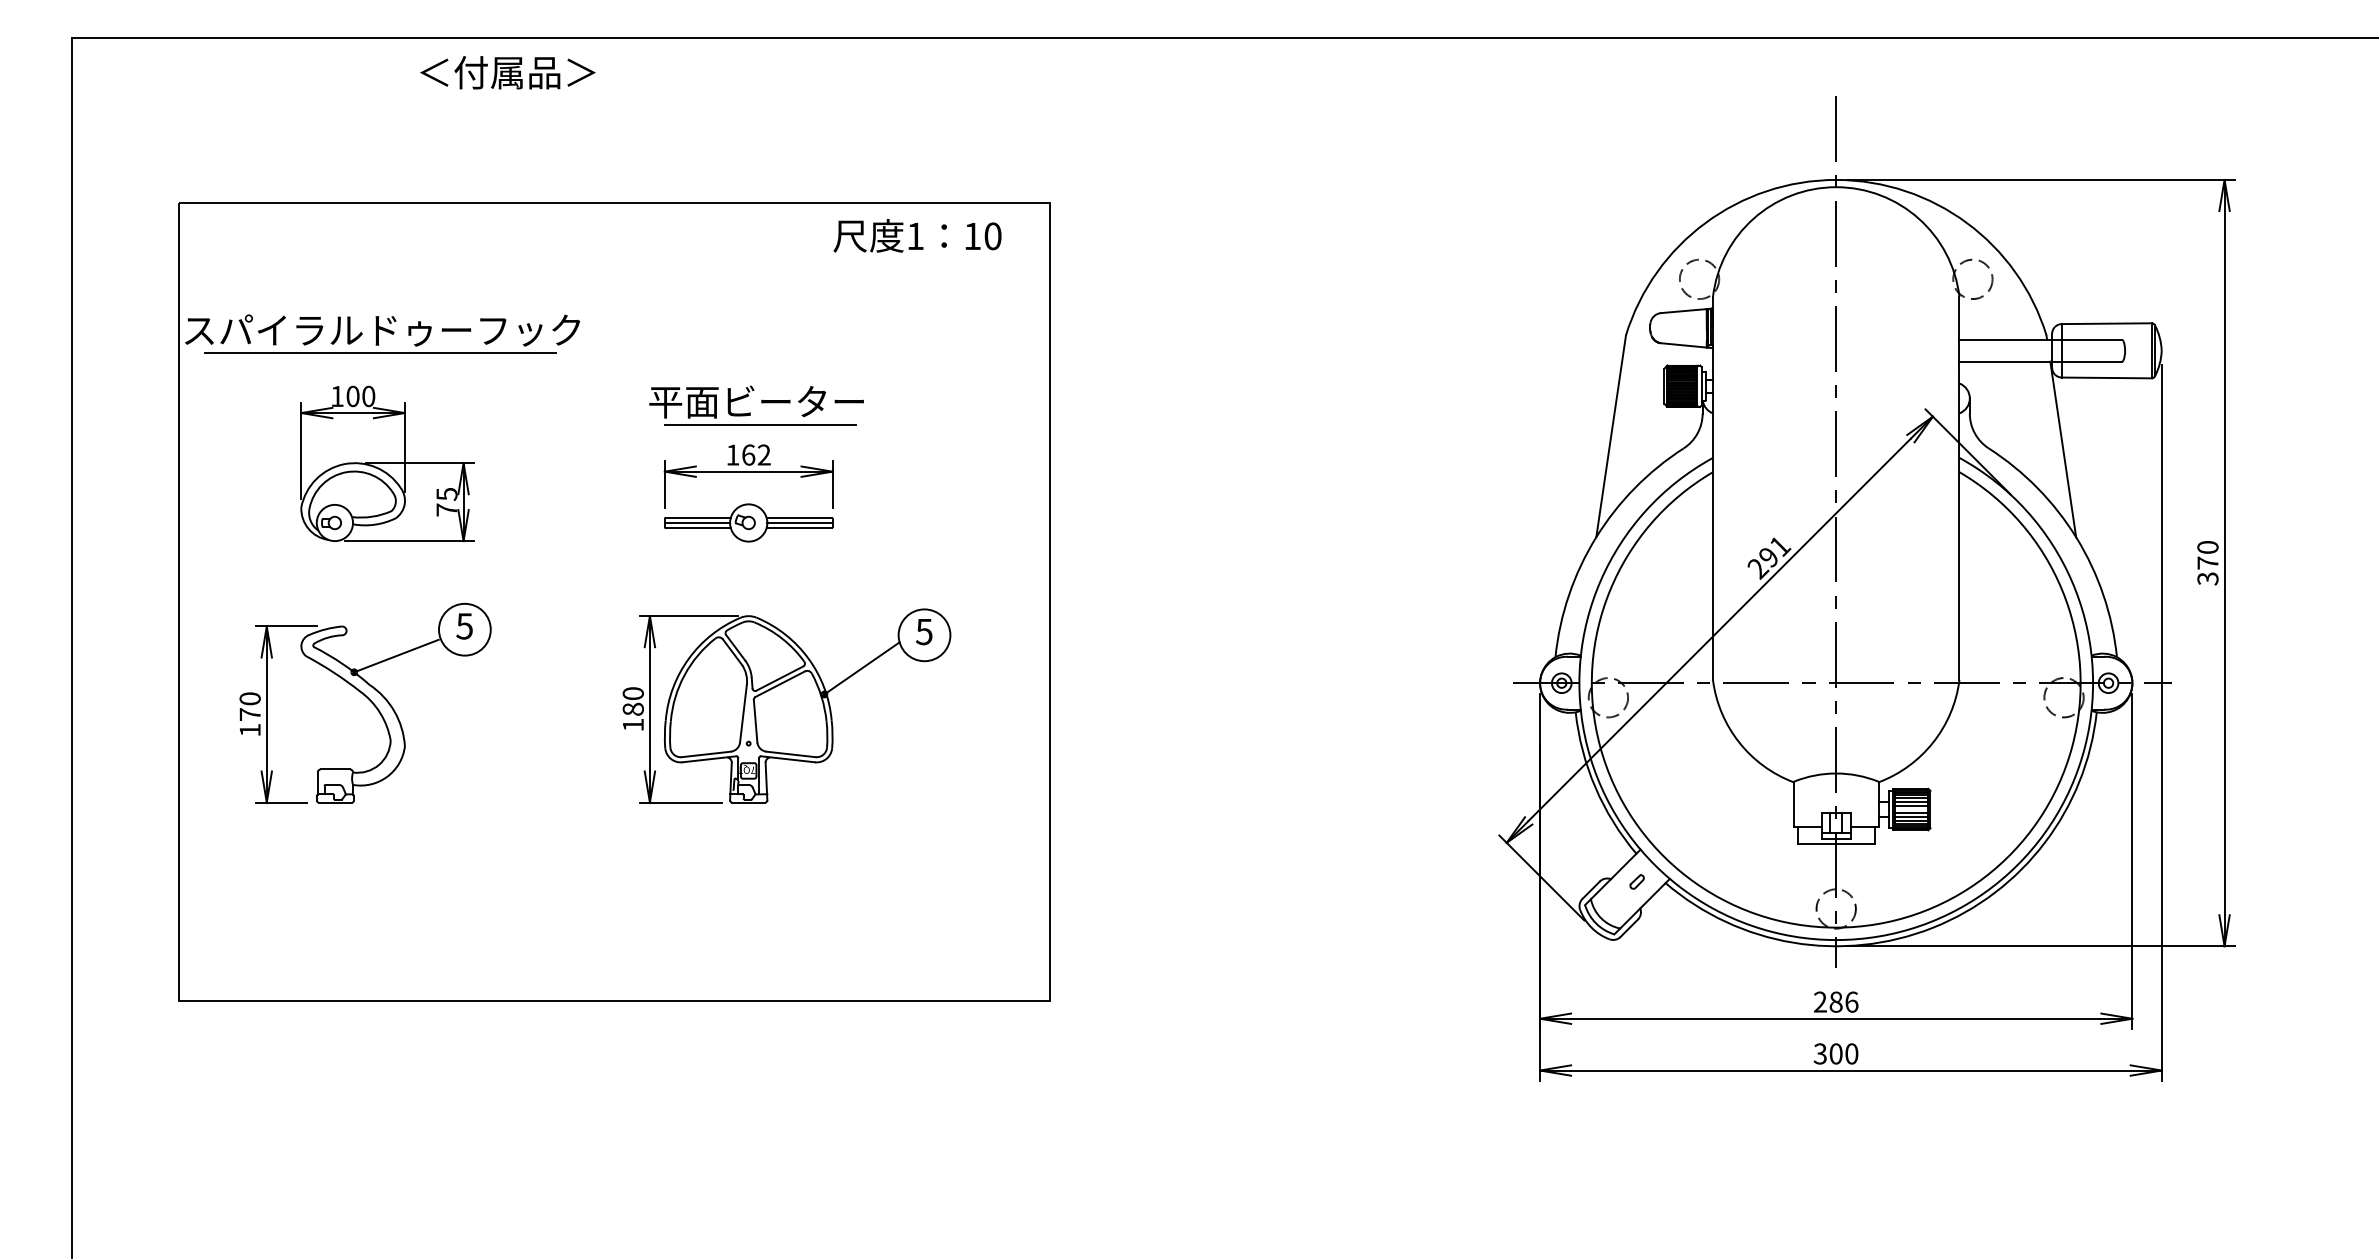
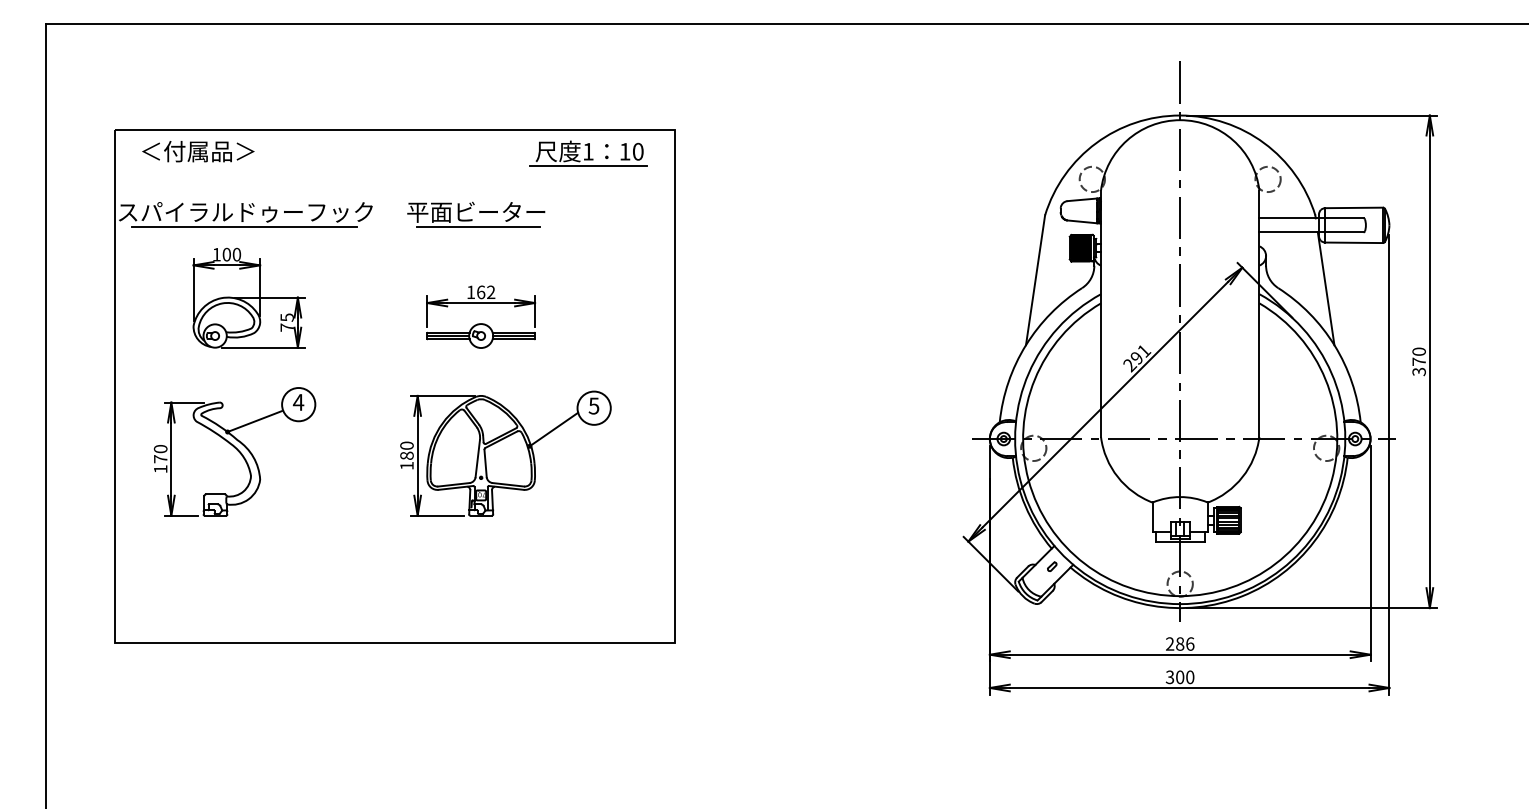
text: (508, 72) -> (198, 151), moved
line: (915, 259) -> (588, 166), added
part: (757, 405) -> (476, 214), moved
text: (464, 626) -> (298, 402), 5 -> 4

